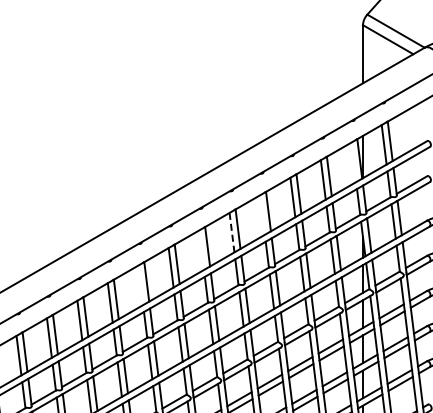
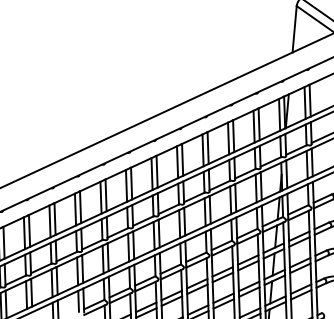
line: (353, 162) -> (279, 114), added
line: (262, 214) -> (203, 149), added
line: (232, 232) -> (177, 162), dashed -> solid
line: (201, 249) -> (152, 173), added
line: (140, 285) -> (100, 197), added

